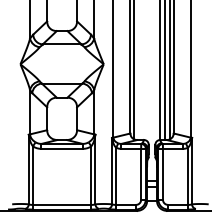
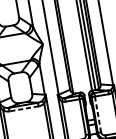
line: (62, 148) -> (24, 108), solid -> dashed
line: (162, 174) -> (97, 114), solid -> dashed

